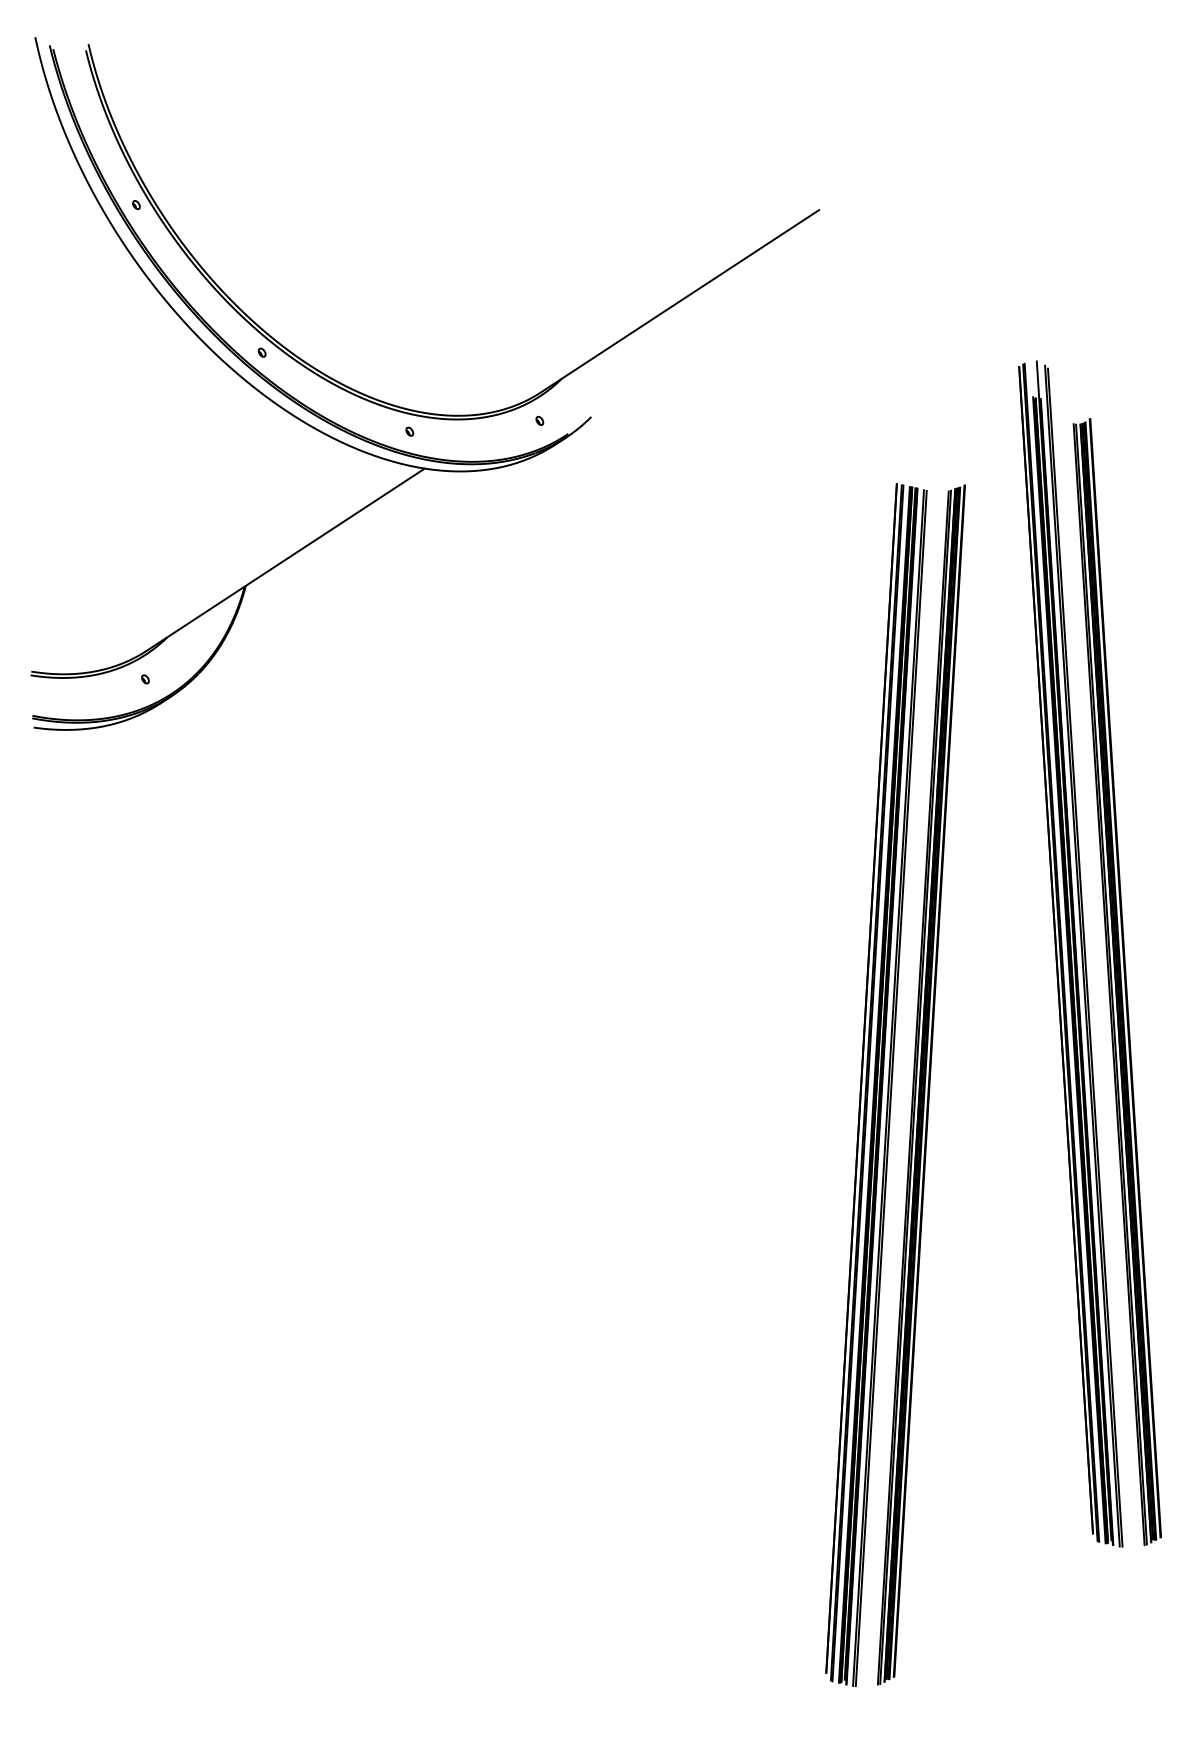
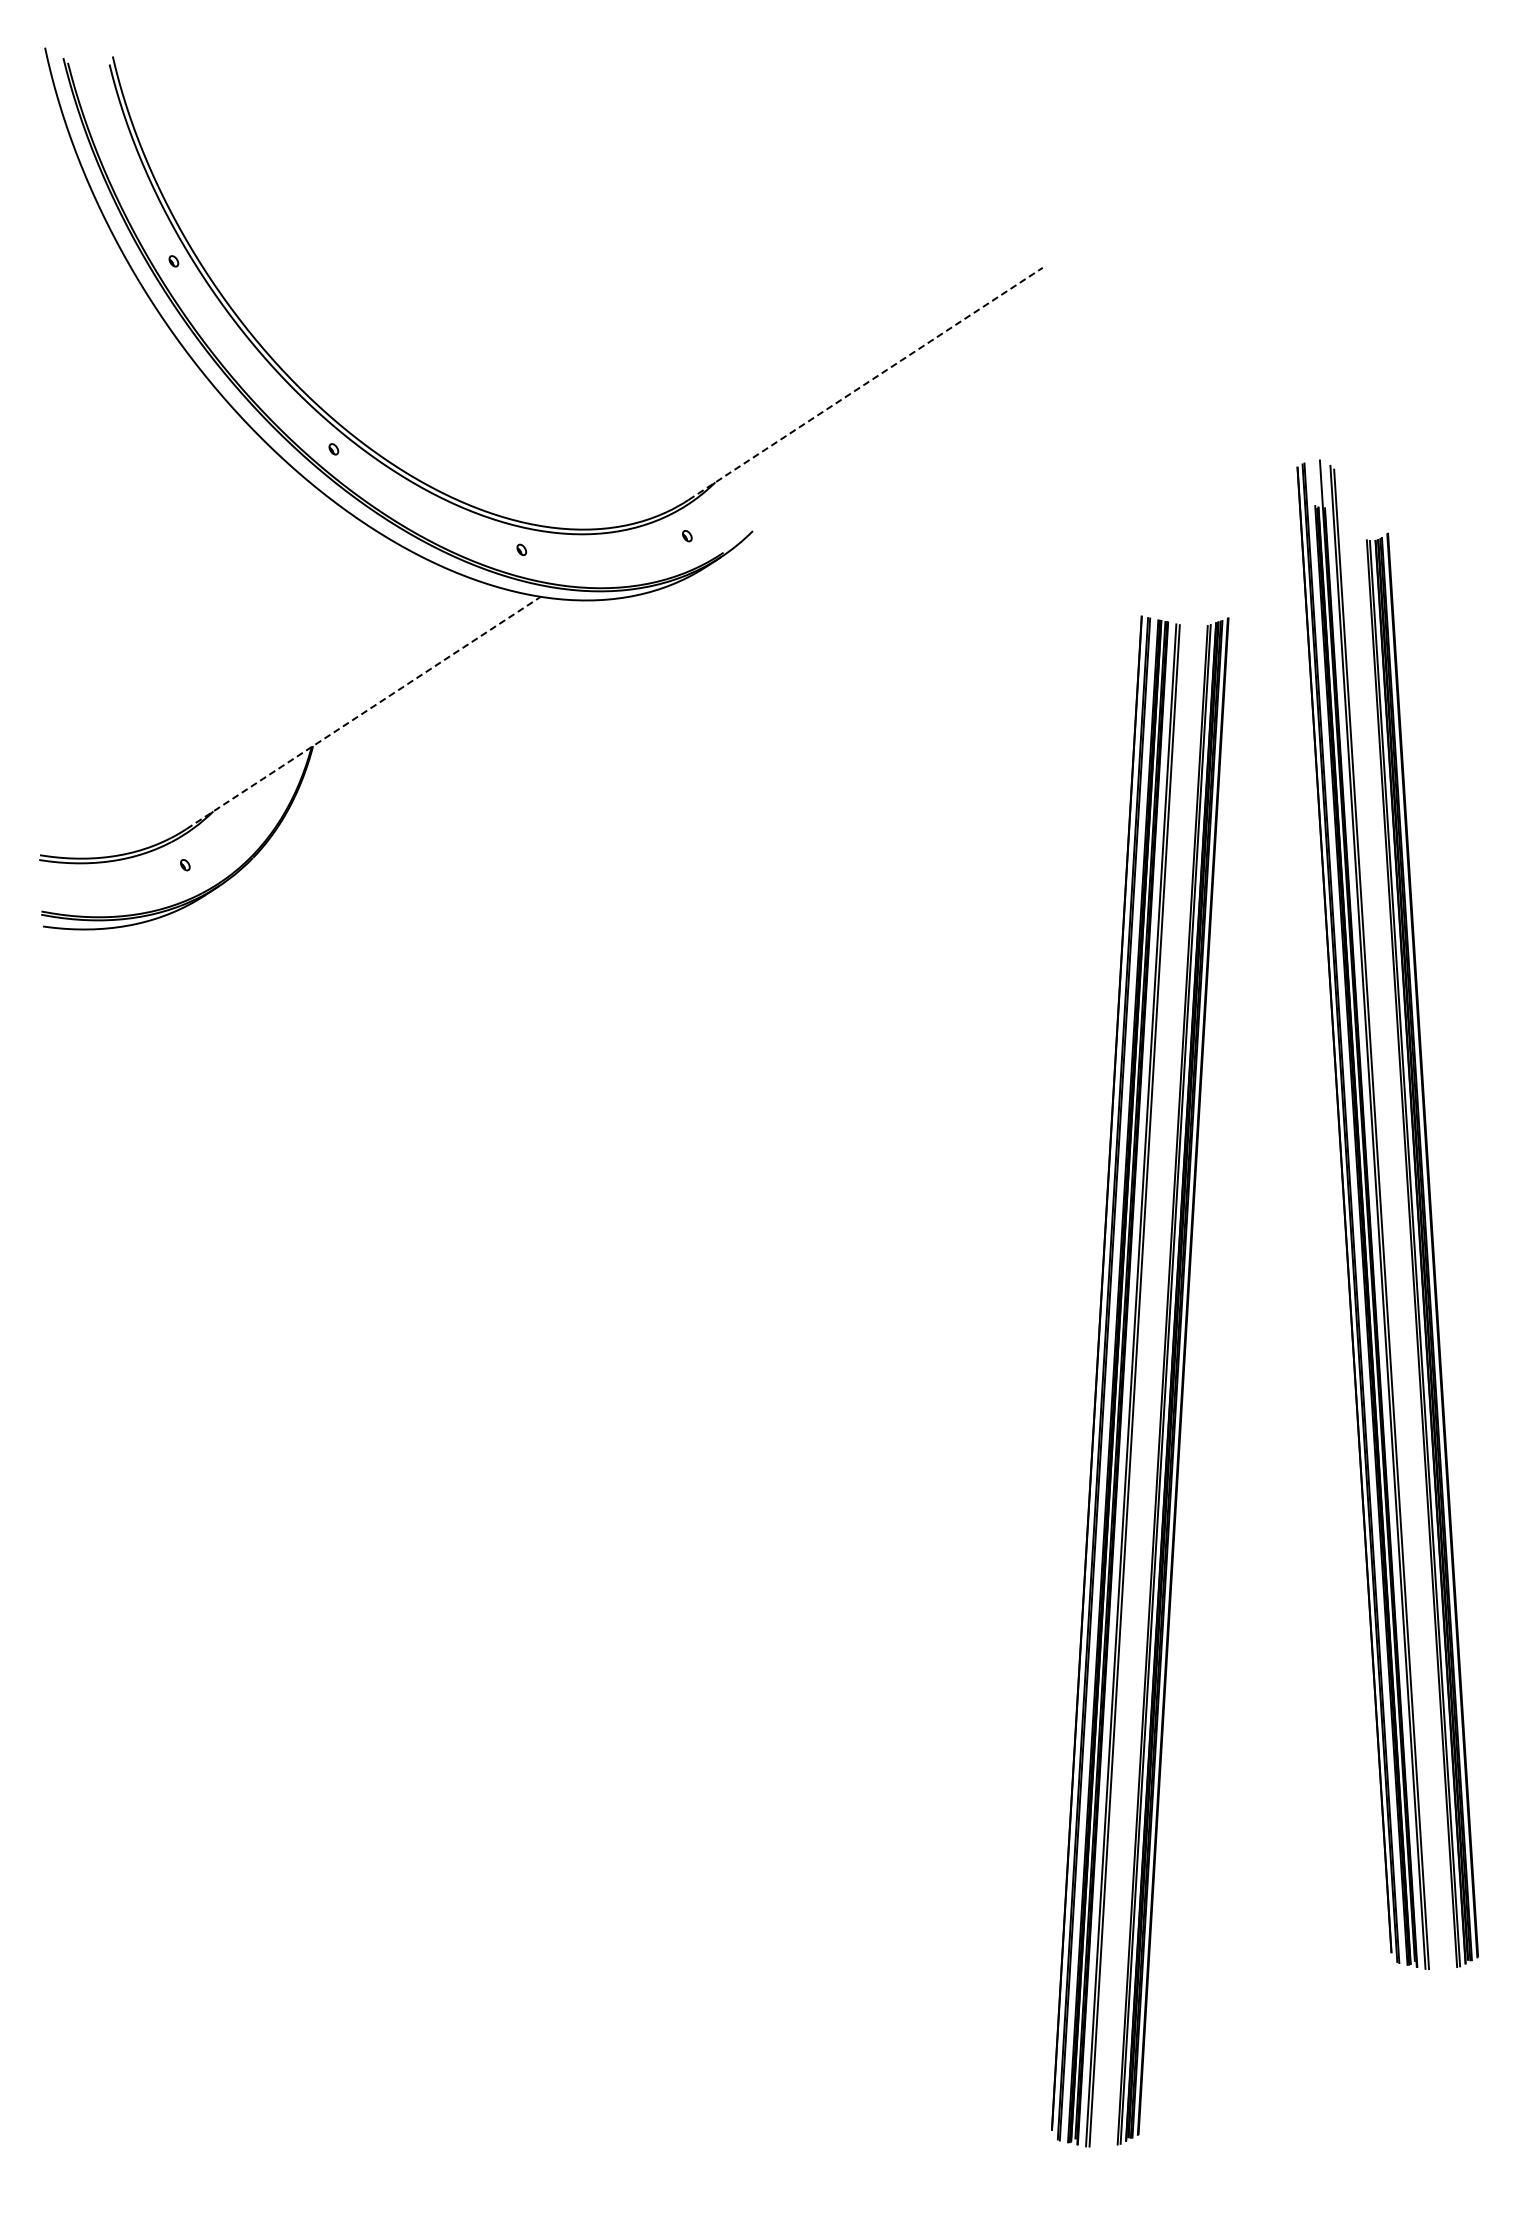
line: (679, 301) -> (865, 383), solid -> dashed
line: (285, 559) -> (363, 712), solid -> dashed

